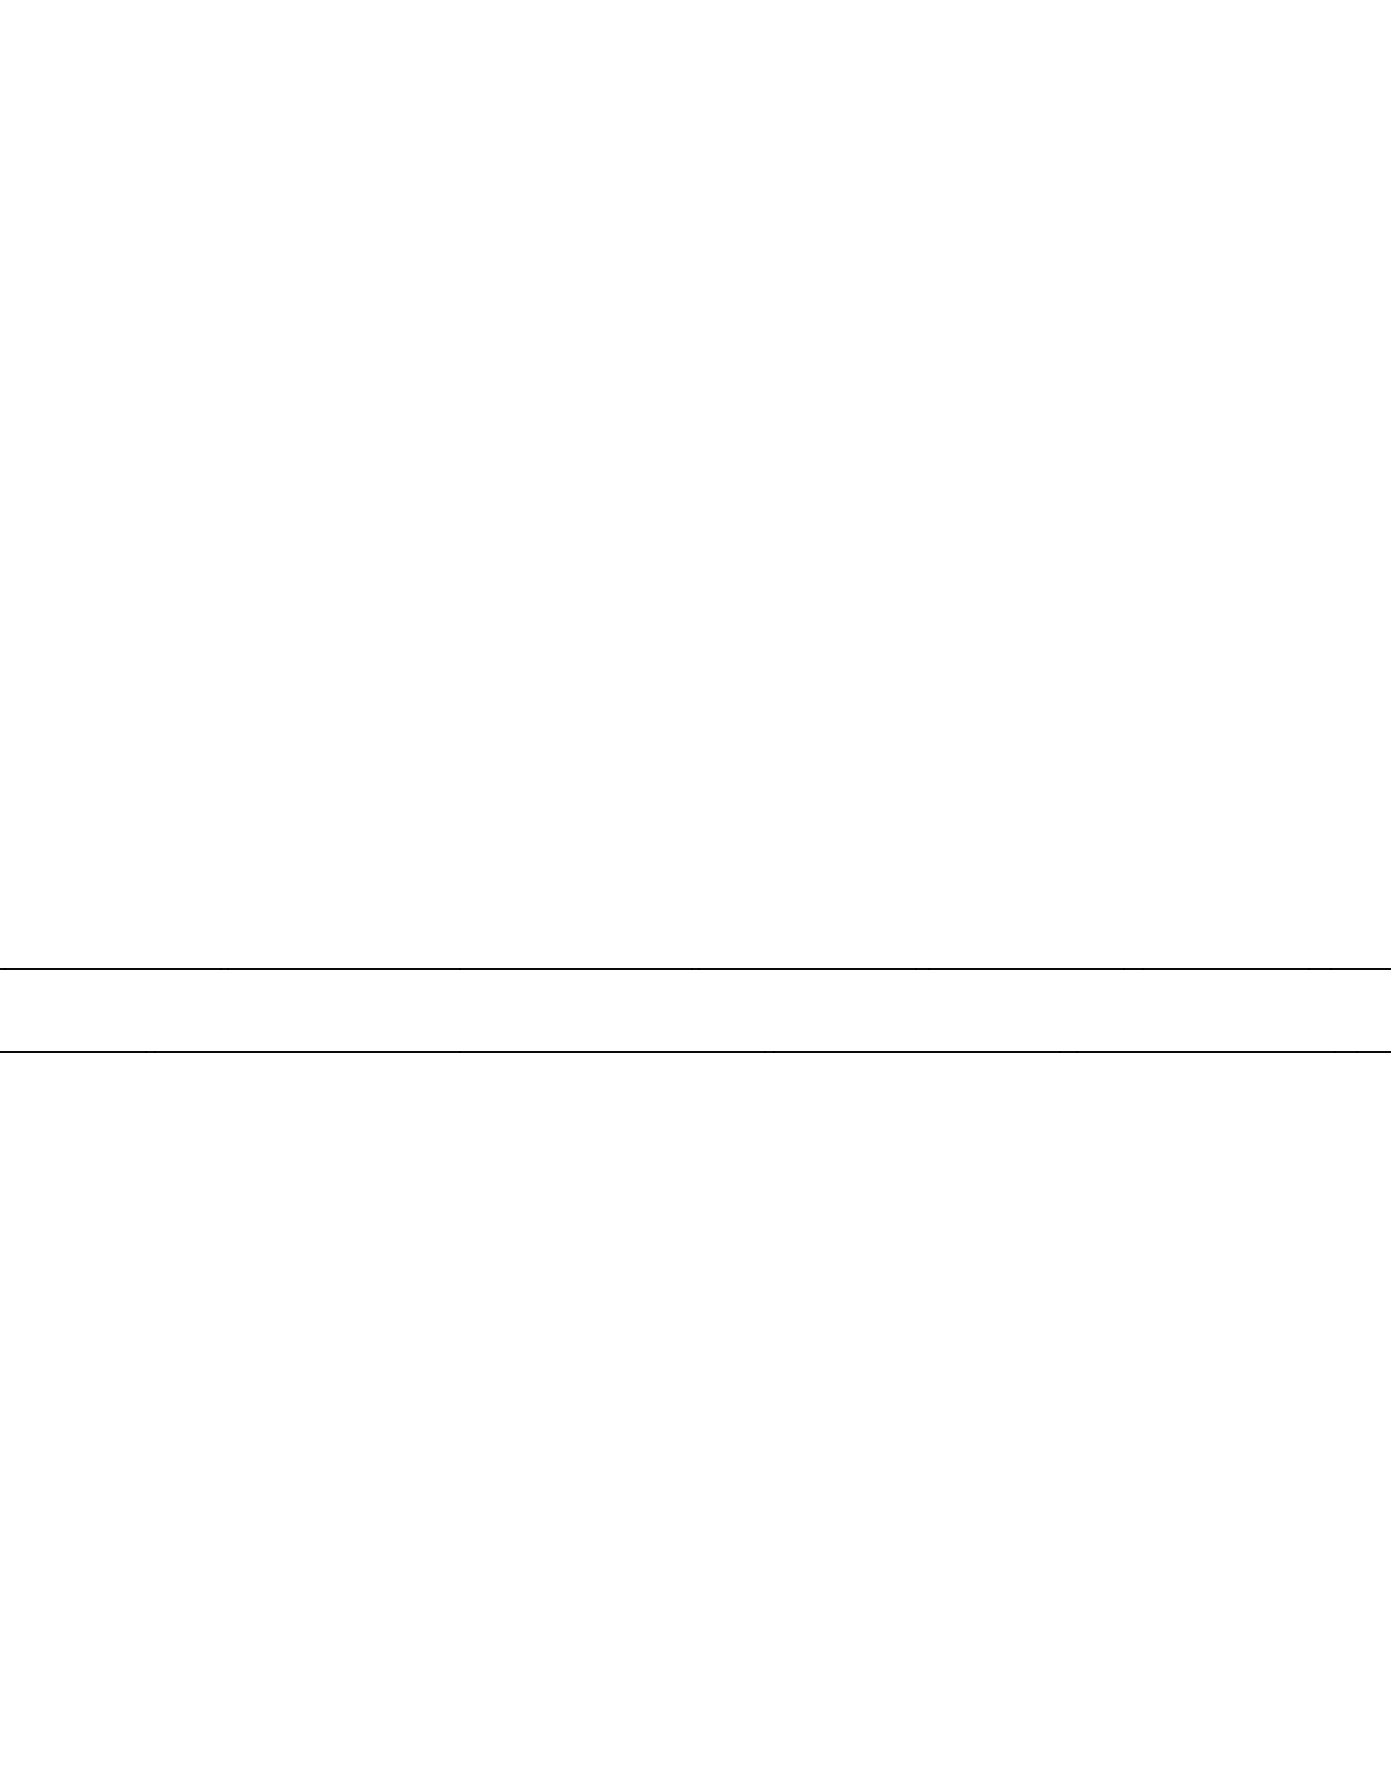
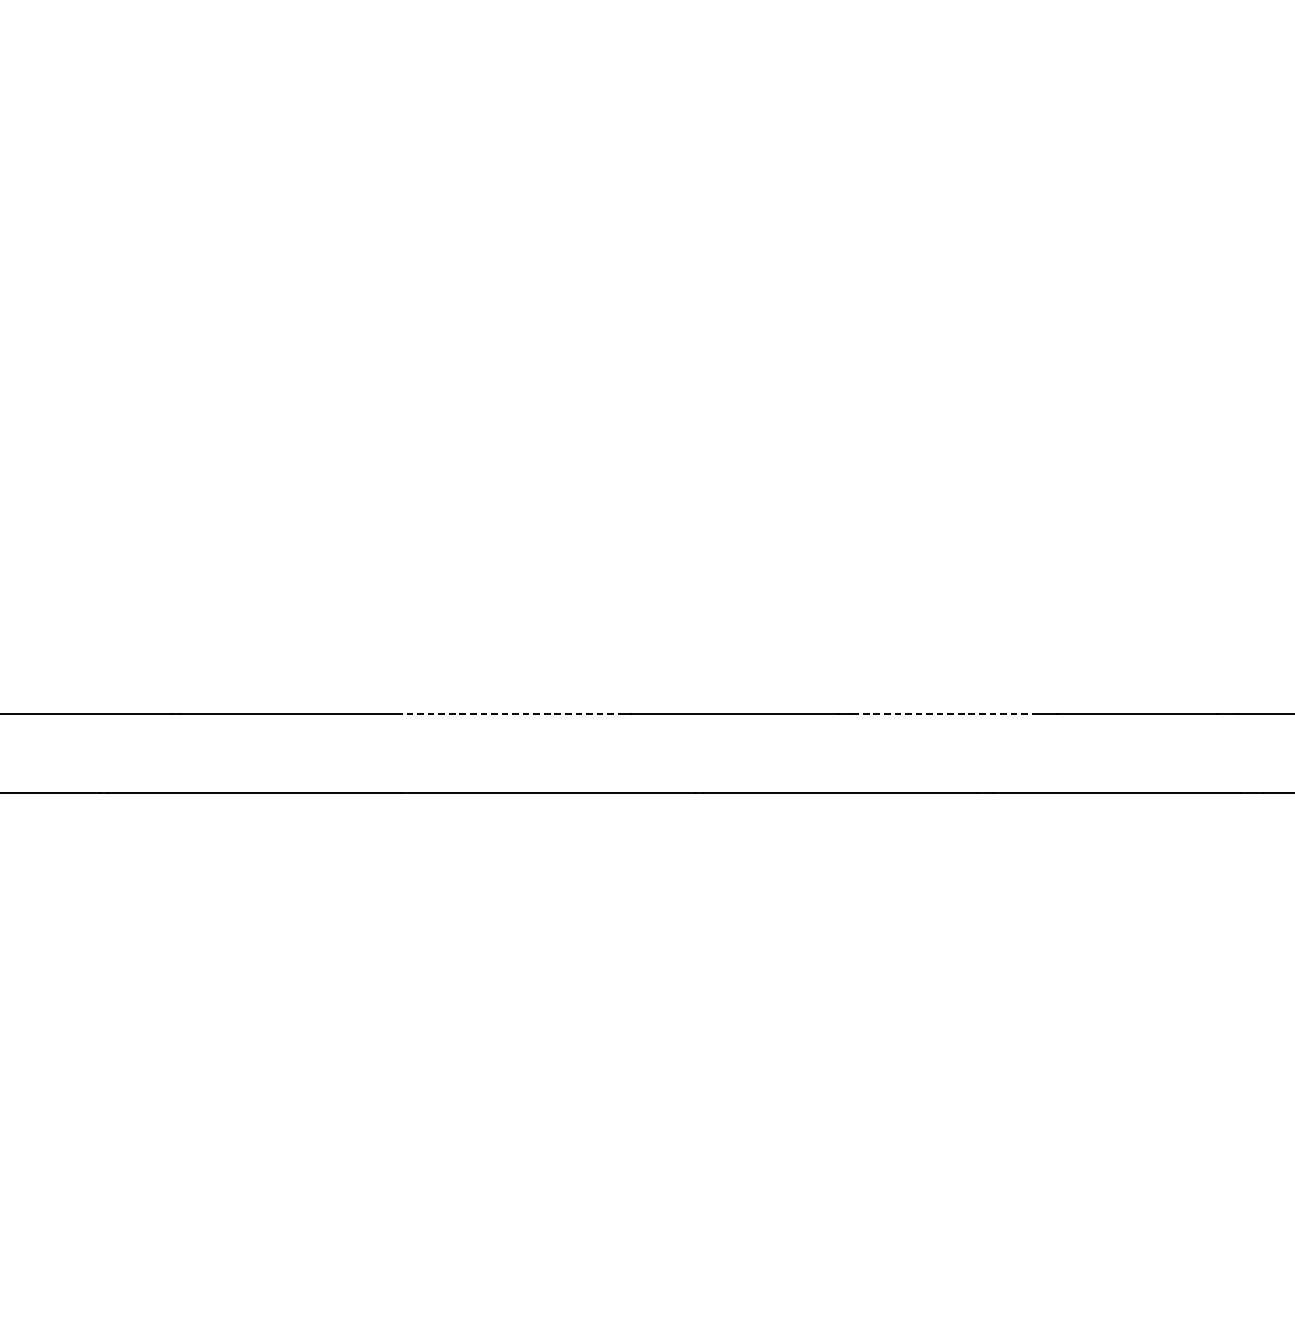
line: (576, 969) -> (513, 714), solid -> dashed
line: (1027, 969) -> (946, 714), solid -> dashed

